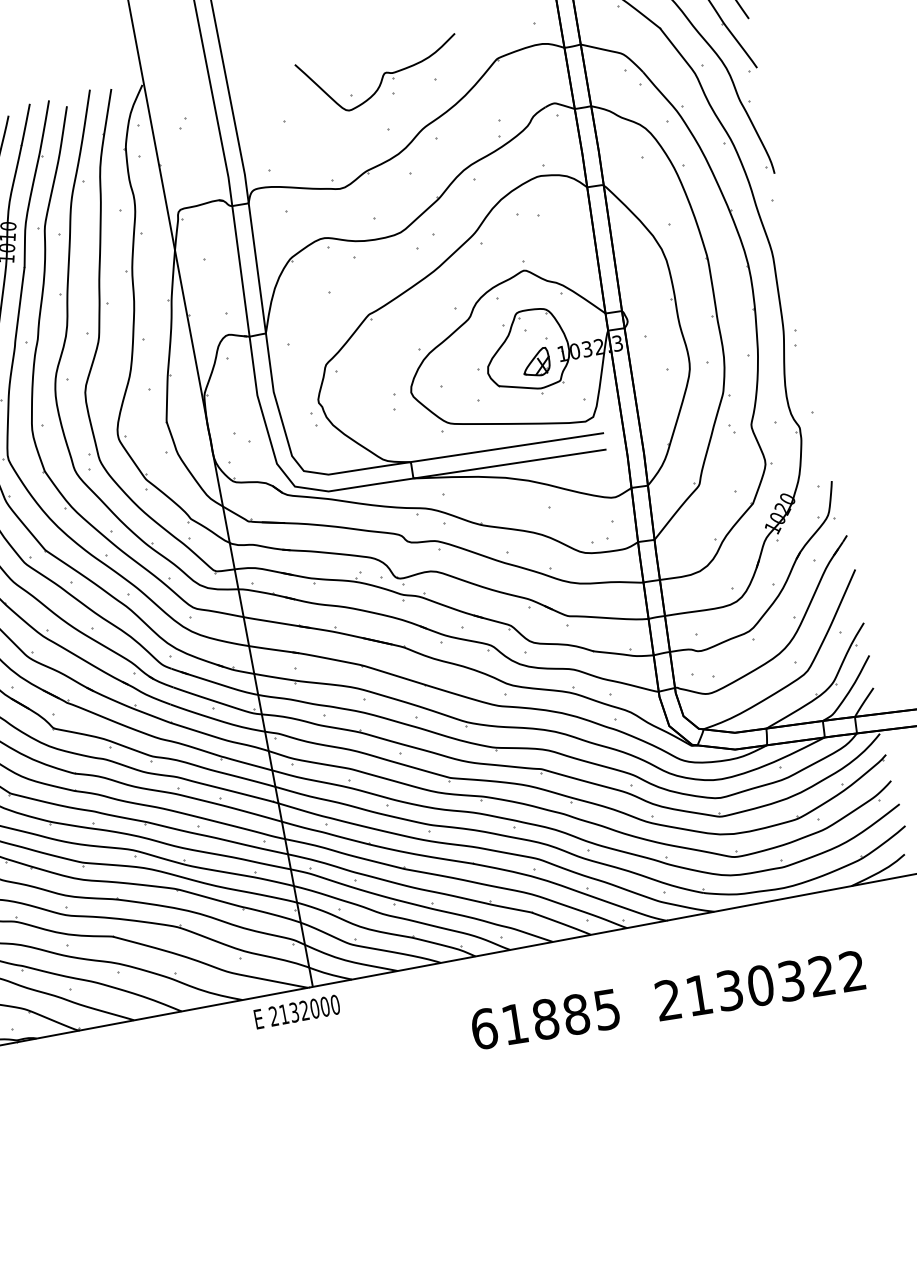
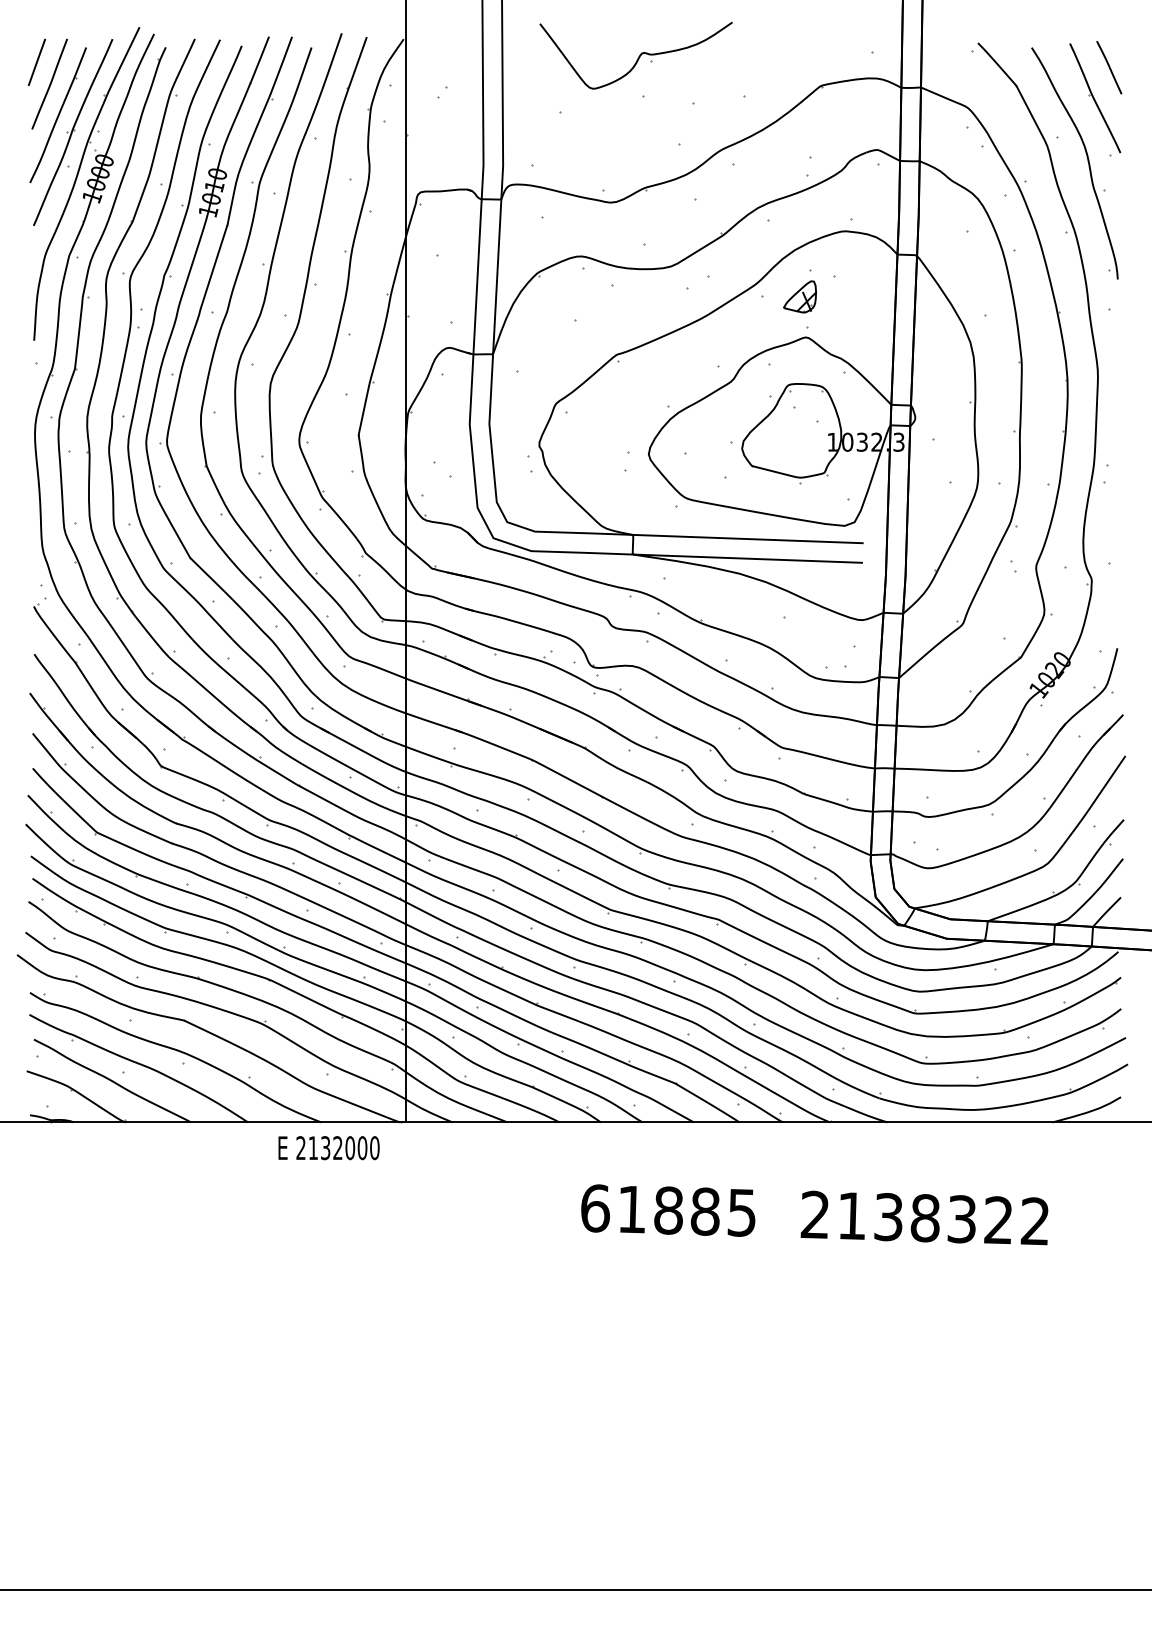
part: (379, 76) -> (635, 55), moved
part: (535, 362) -> (799, 296), moved
text: (760, 985) -> (925, 1218), 2130322 -> 2138322
text: (296, 1012) -> (328, 1148), moved

